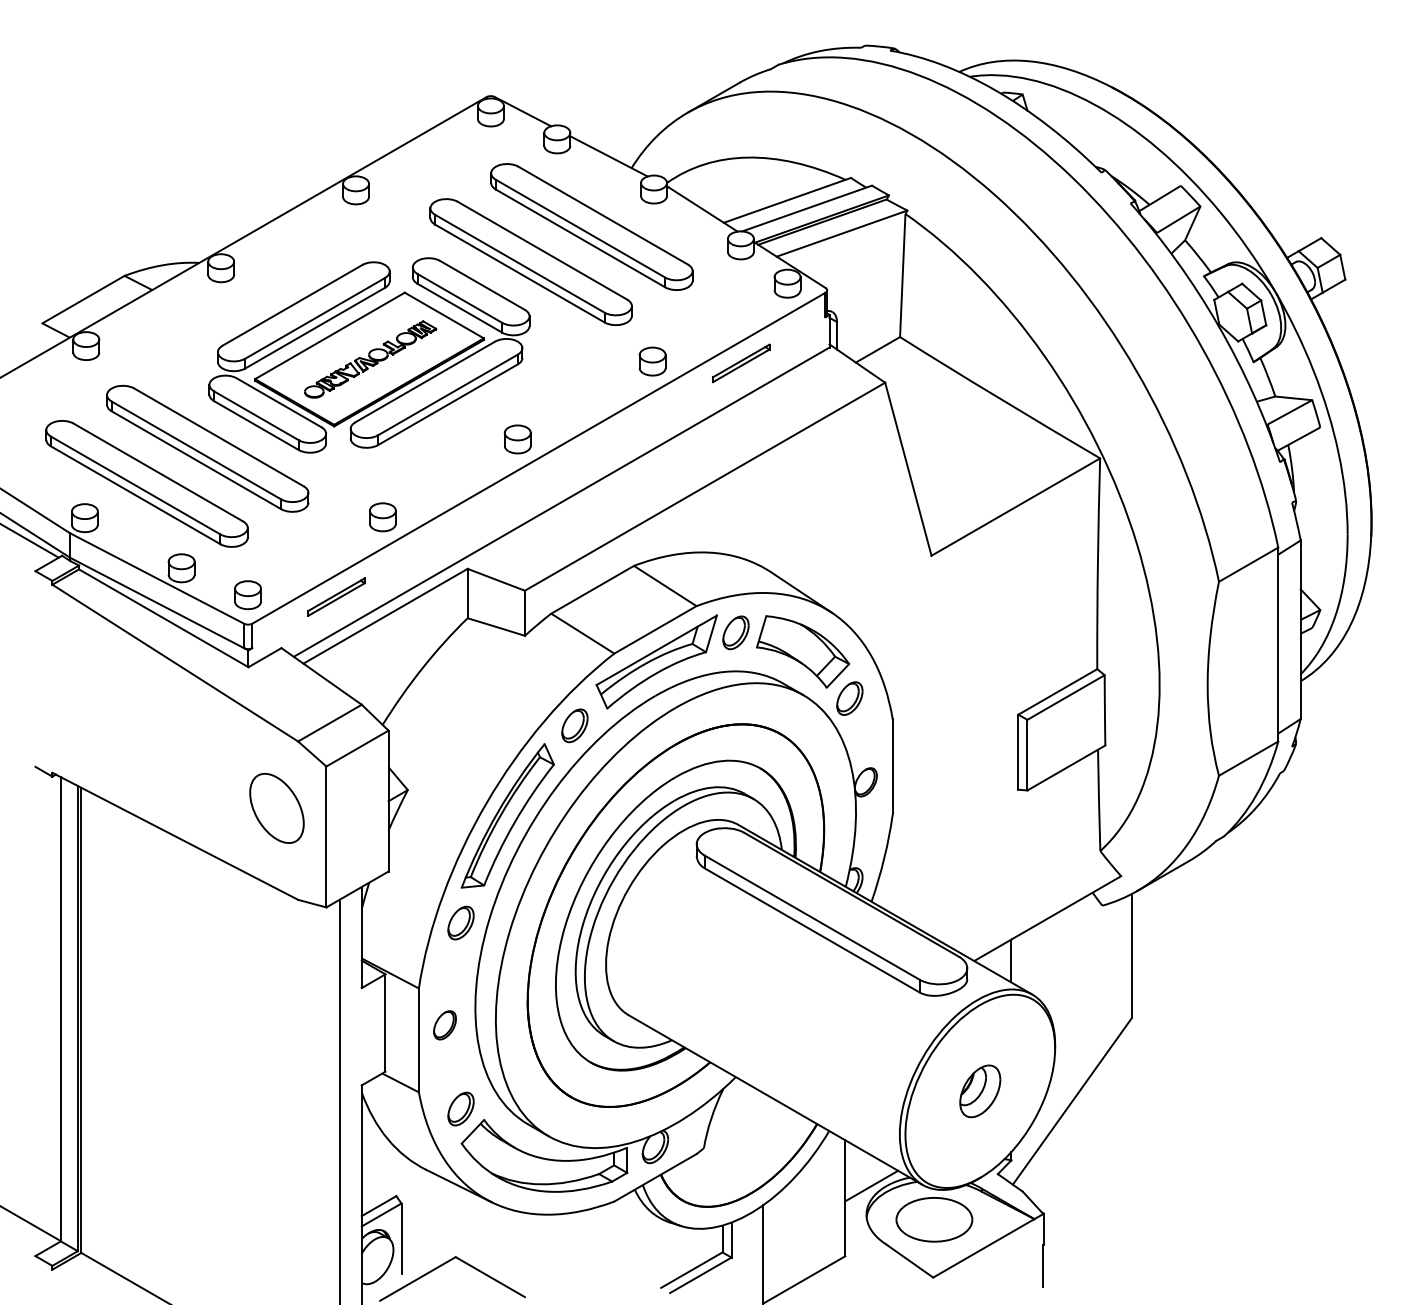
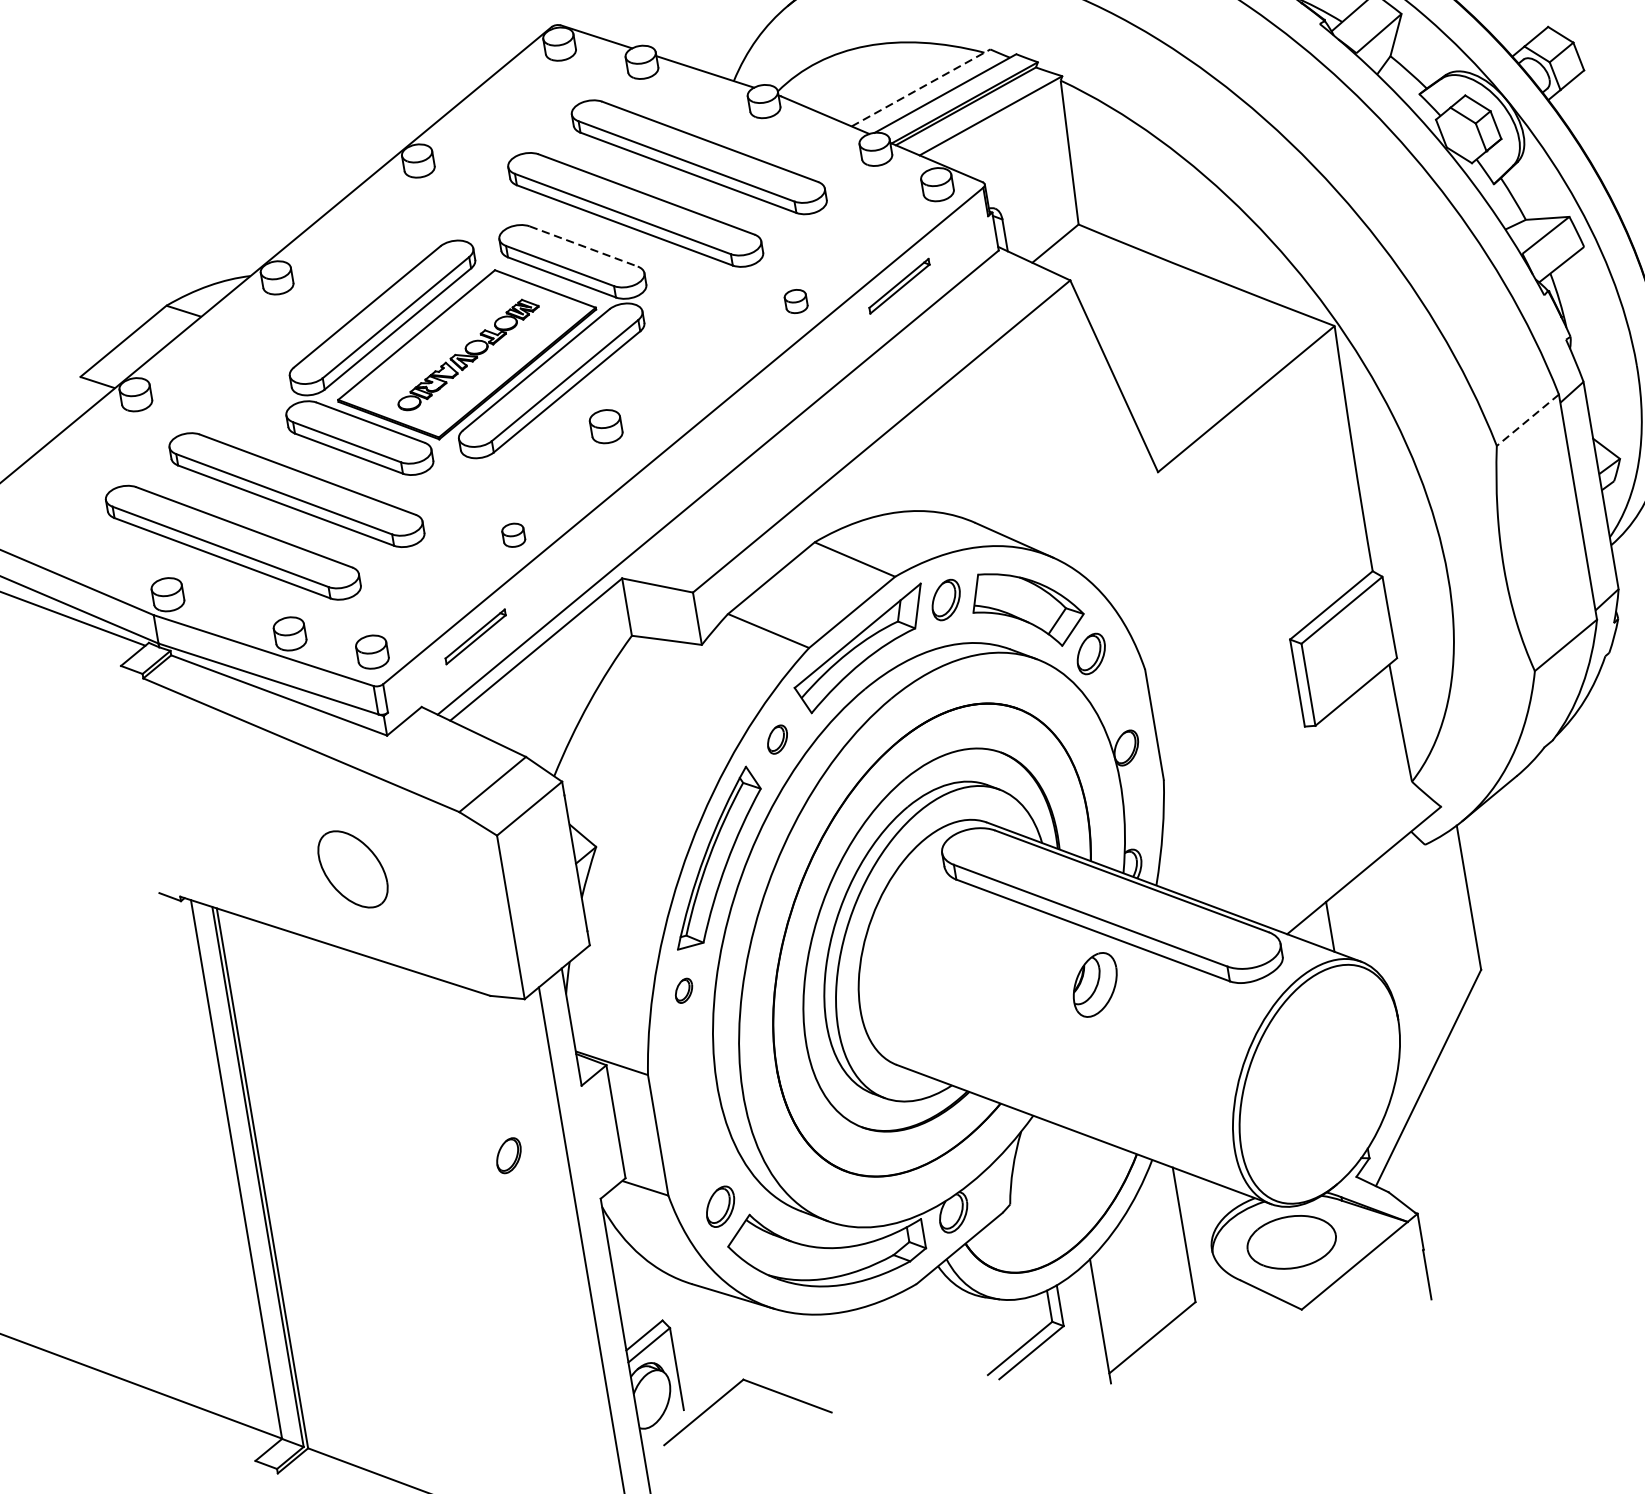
line: (787, 200) -> (921, 88), solid -> dashed
line: (482, 285) -> (583, 246), solid -> dashed
part: (652, 361) -> (796, 301), size x0.7
part: (517, 439) -> (605, 426), moved
part: (382, 517) -> (513, 535), size x0.7
line: (1248, 564) -> (1527, 420), solid -> dashed
part: (574, 725) -> (776, 739), size x0.7
part: (276, 808) -> (352, 869), moved
part: (460, 922) -> (683, 990), size x0.6
part: (444, 1025) -> (508, 1156), moved
part: (980, 1091) -> (1095, 985), moved
line: (871, 1185) -> (1212, 1214), removed

